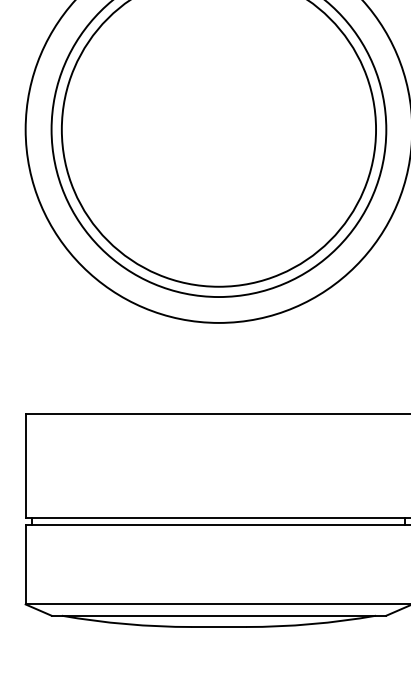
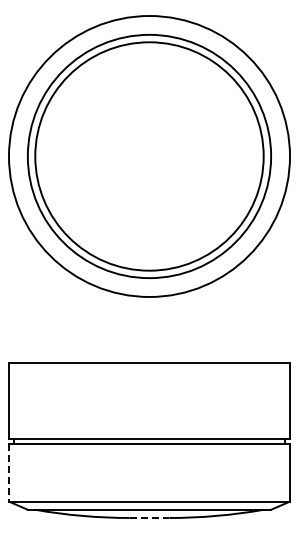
line: (26, 564) -> (9, 472), solid -> dashed
line: (218, 626) -> (149, 517), solid -> dashed

